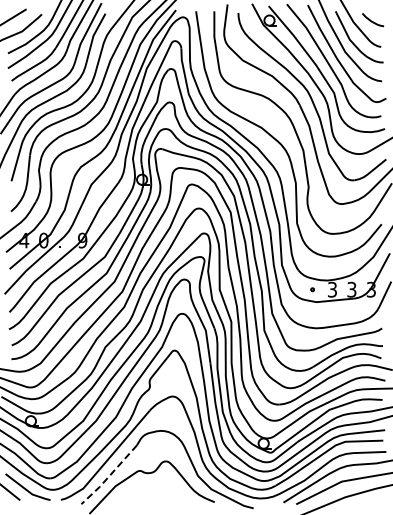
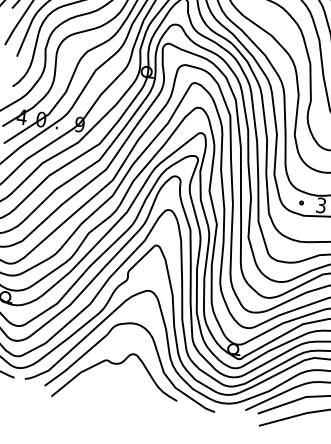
line: (109, 476) -> (76, 362), dashed -> solid

